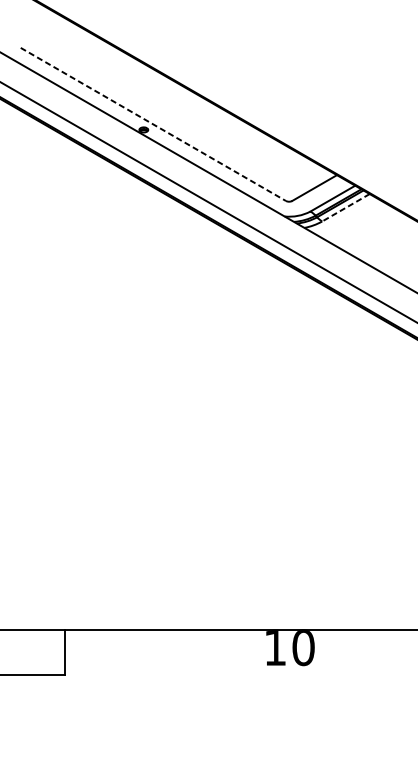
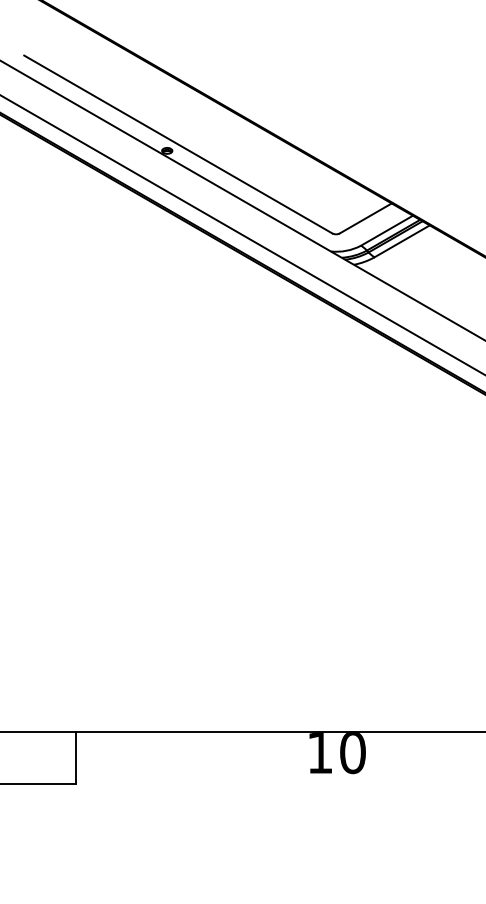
line: (153, 124) -> (178, 144), dashed -> solid
line: (346, 207) -> (402, 241), dashed -> solid

